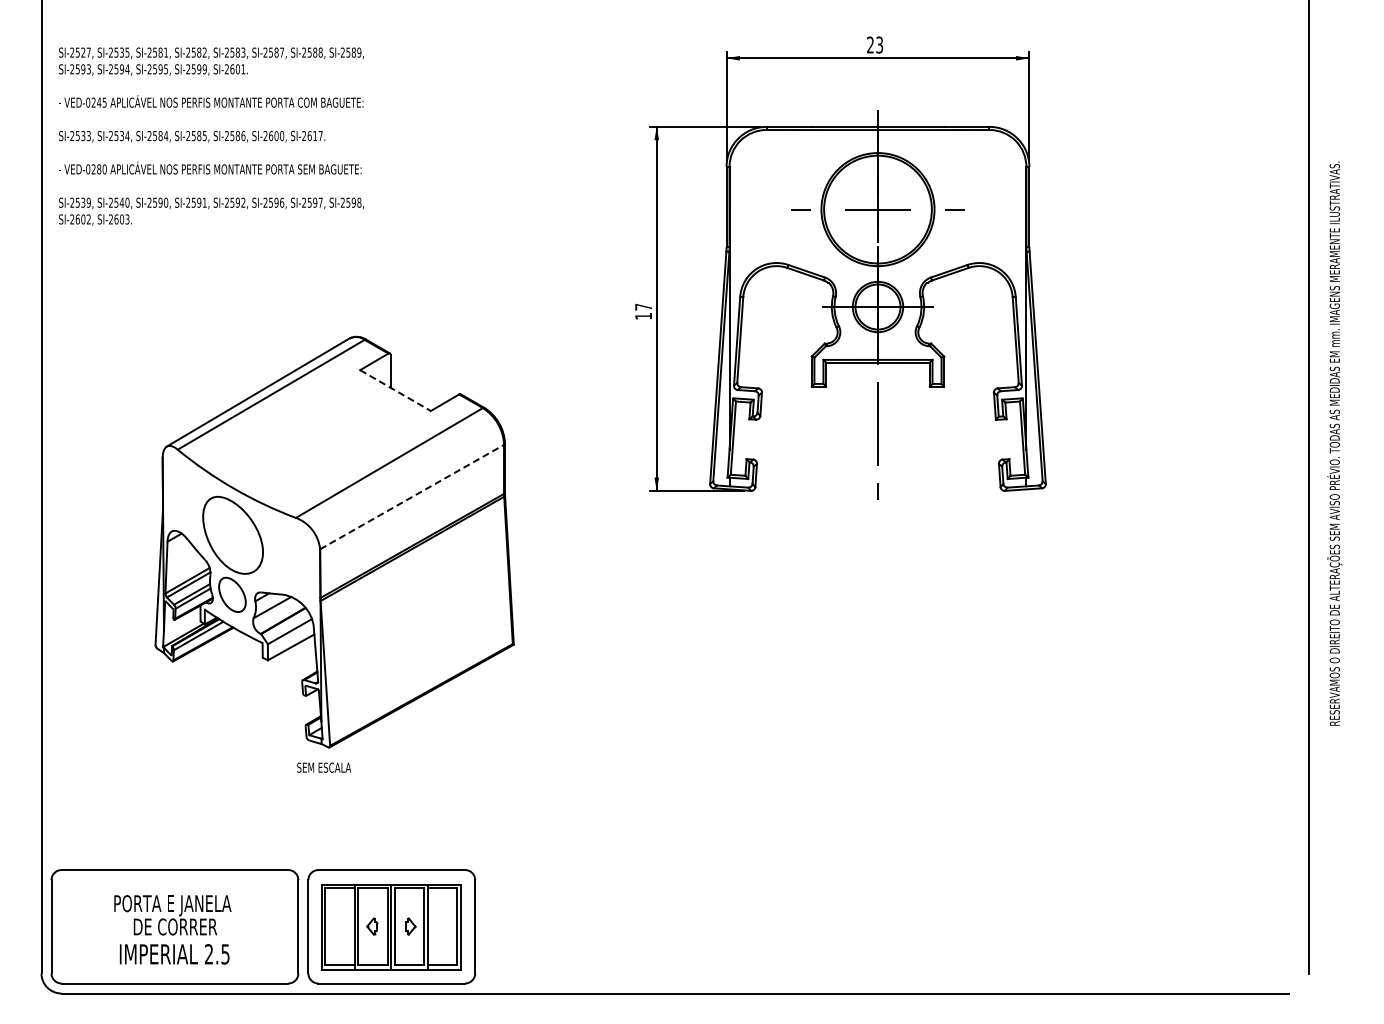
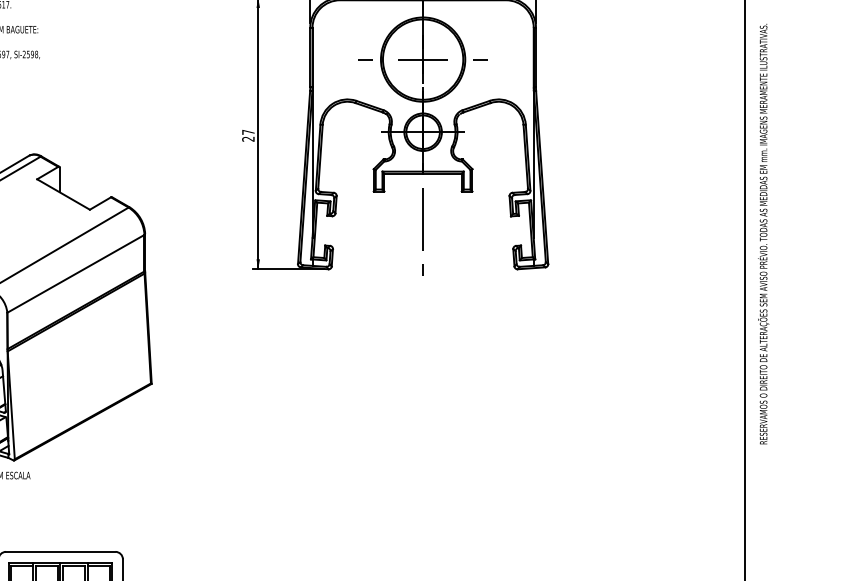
text: (643, 316) -> (248, 139), 17 -> 27
line: (395, 390) -> (63, 194), dashed -> solid
line: (412, 497) -> (76, 274), dashed -> solid

